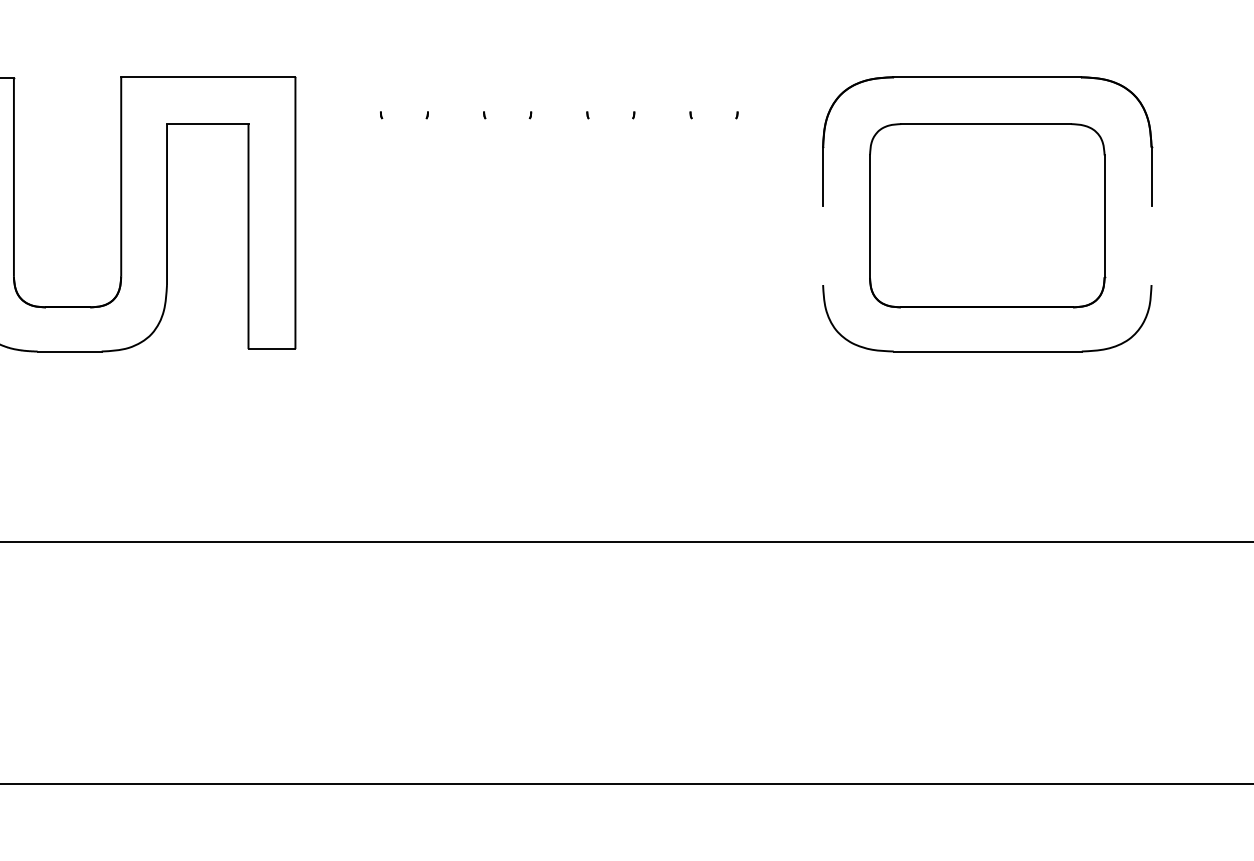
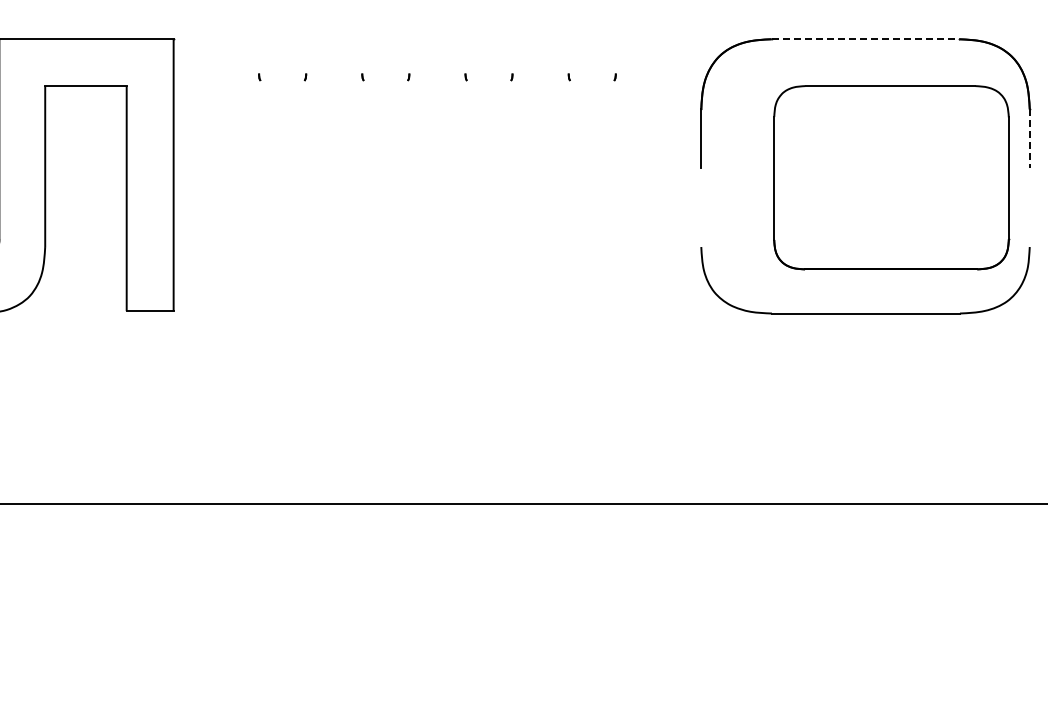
line: (987, 77) -> (865, 39), solid -> dashed
line: (1151, 177) -> (1029, 139), solid -> dashed
part: (987, 215) -> (891, 177), moved

